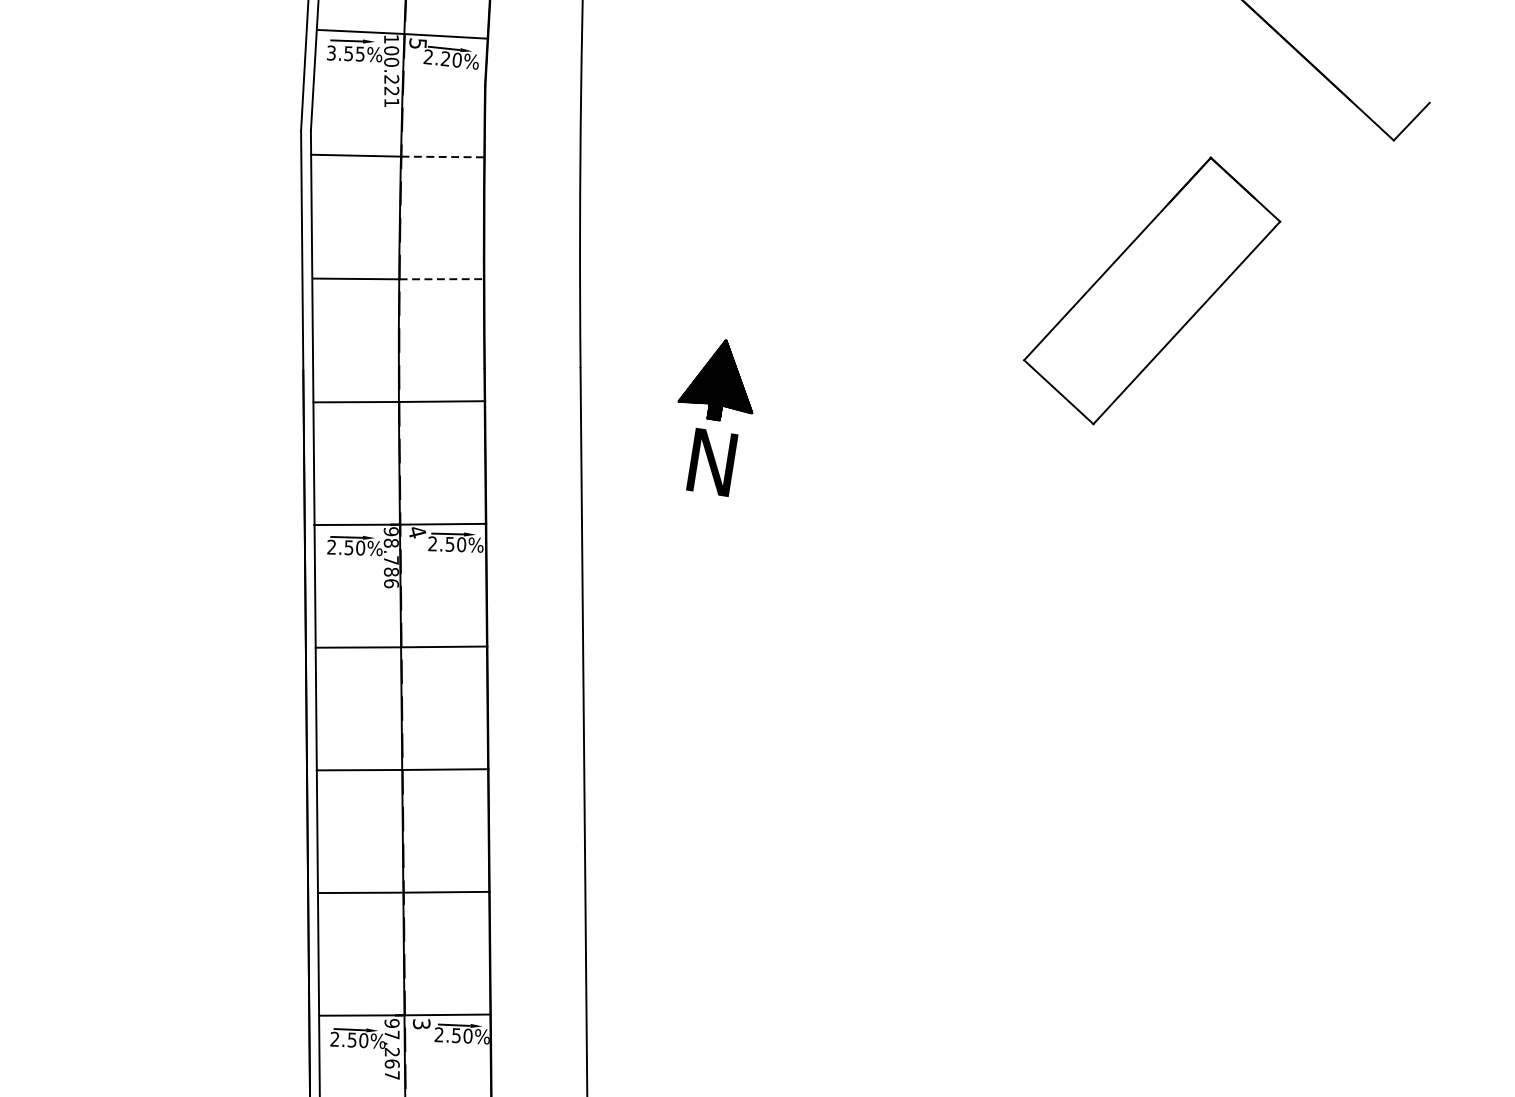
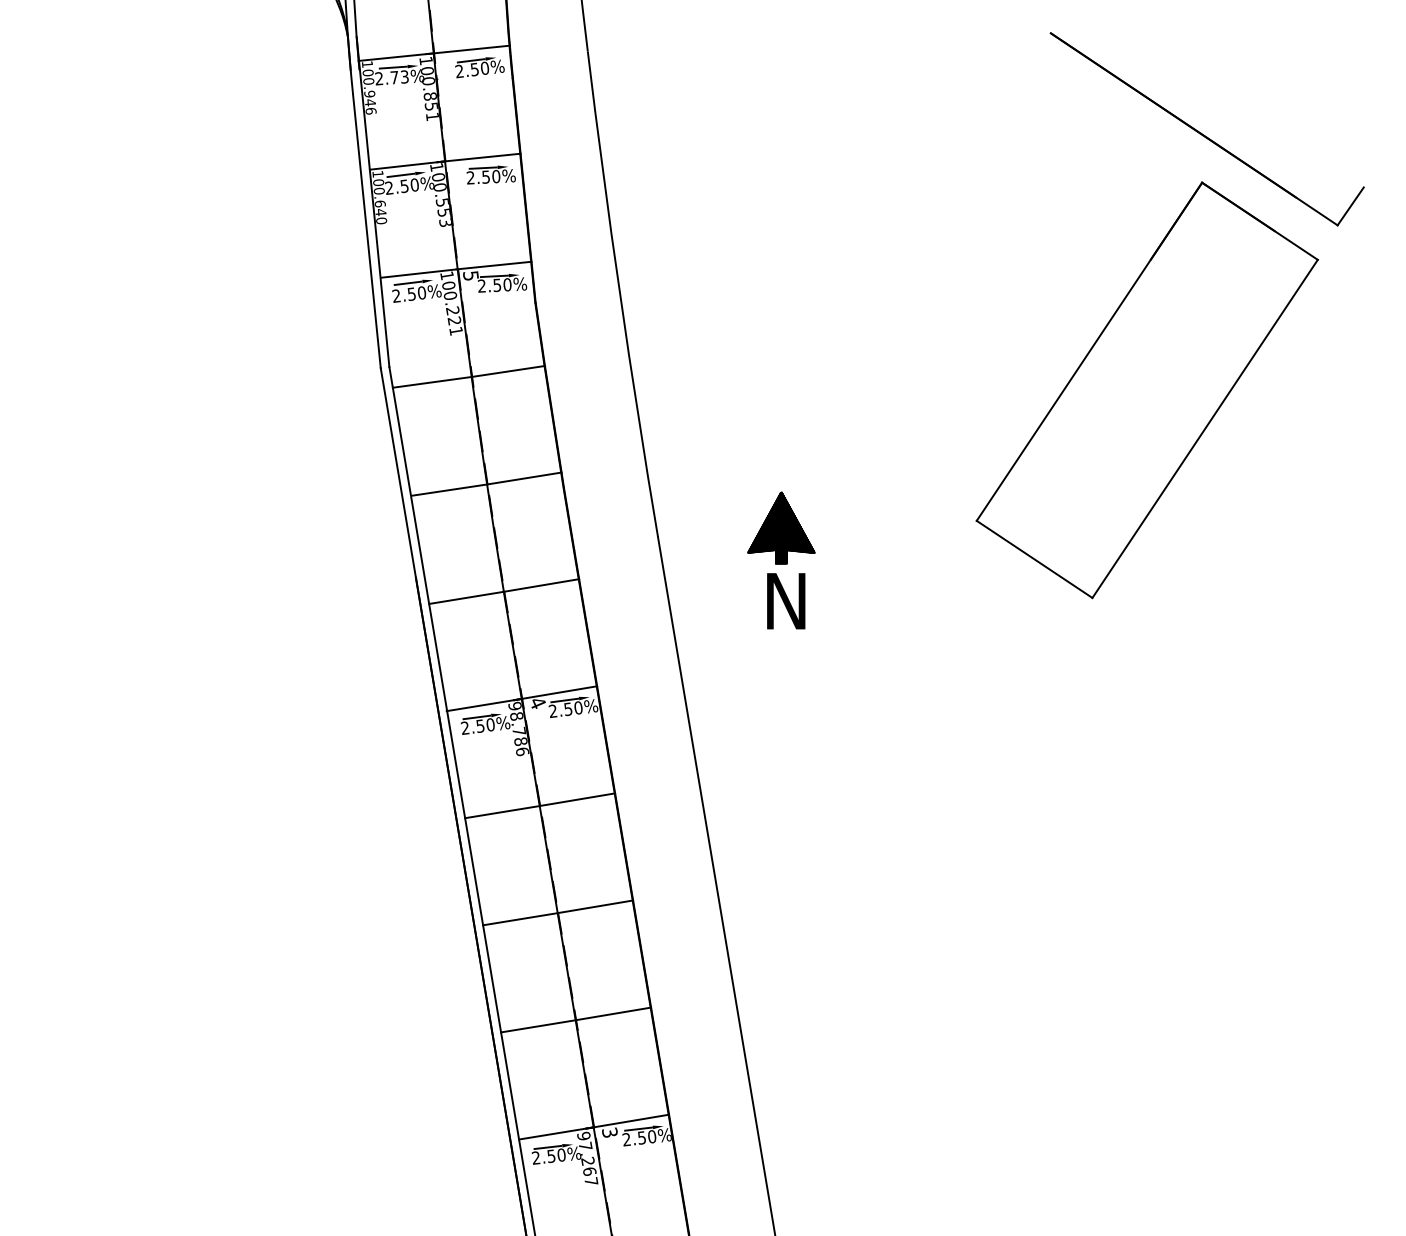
text: (346, 53) -> (409, 294), 3.55% -> 2.50%
text: (445, 59) -> (497, 285), 2.20% -> 2.50%
line: (443, 157) -> (508, 371), dashed -> solid
line: (443, 279) -> (525, 478), dashed -> solid
part: (1151, 290) -> (1146, 390), size x1.67

